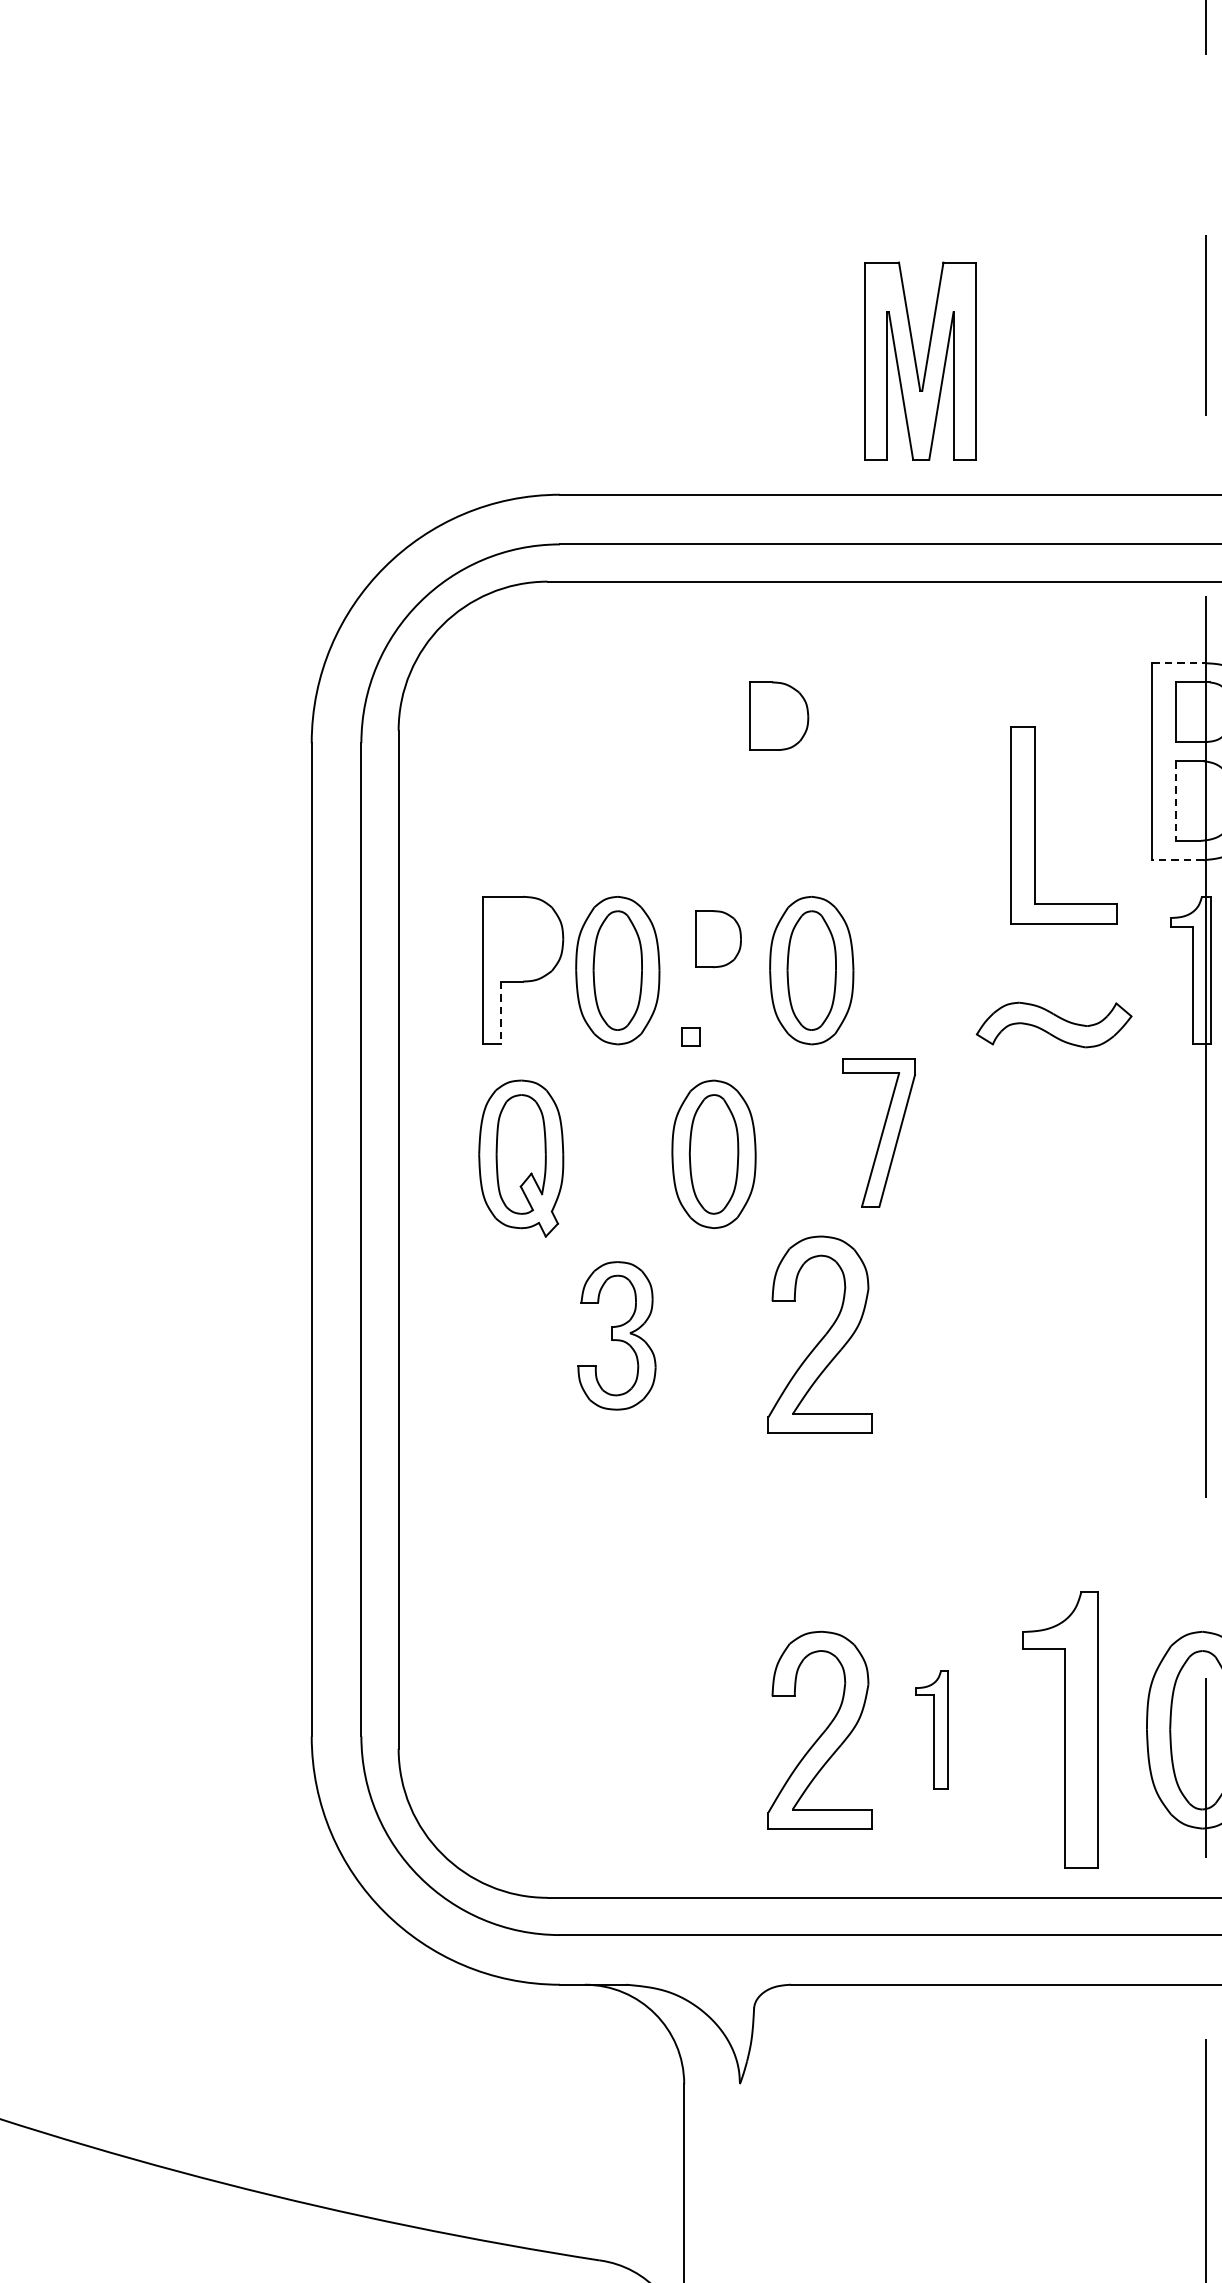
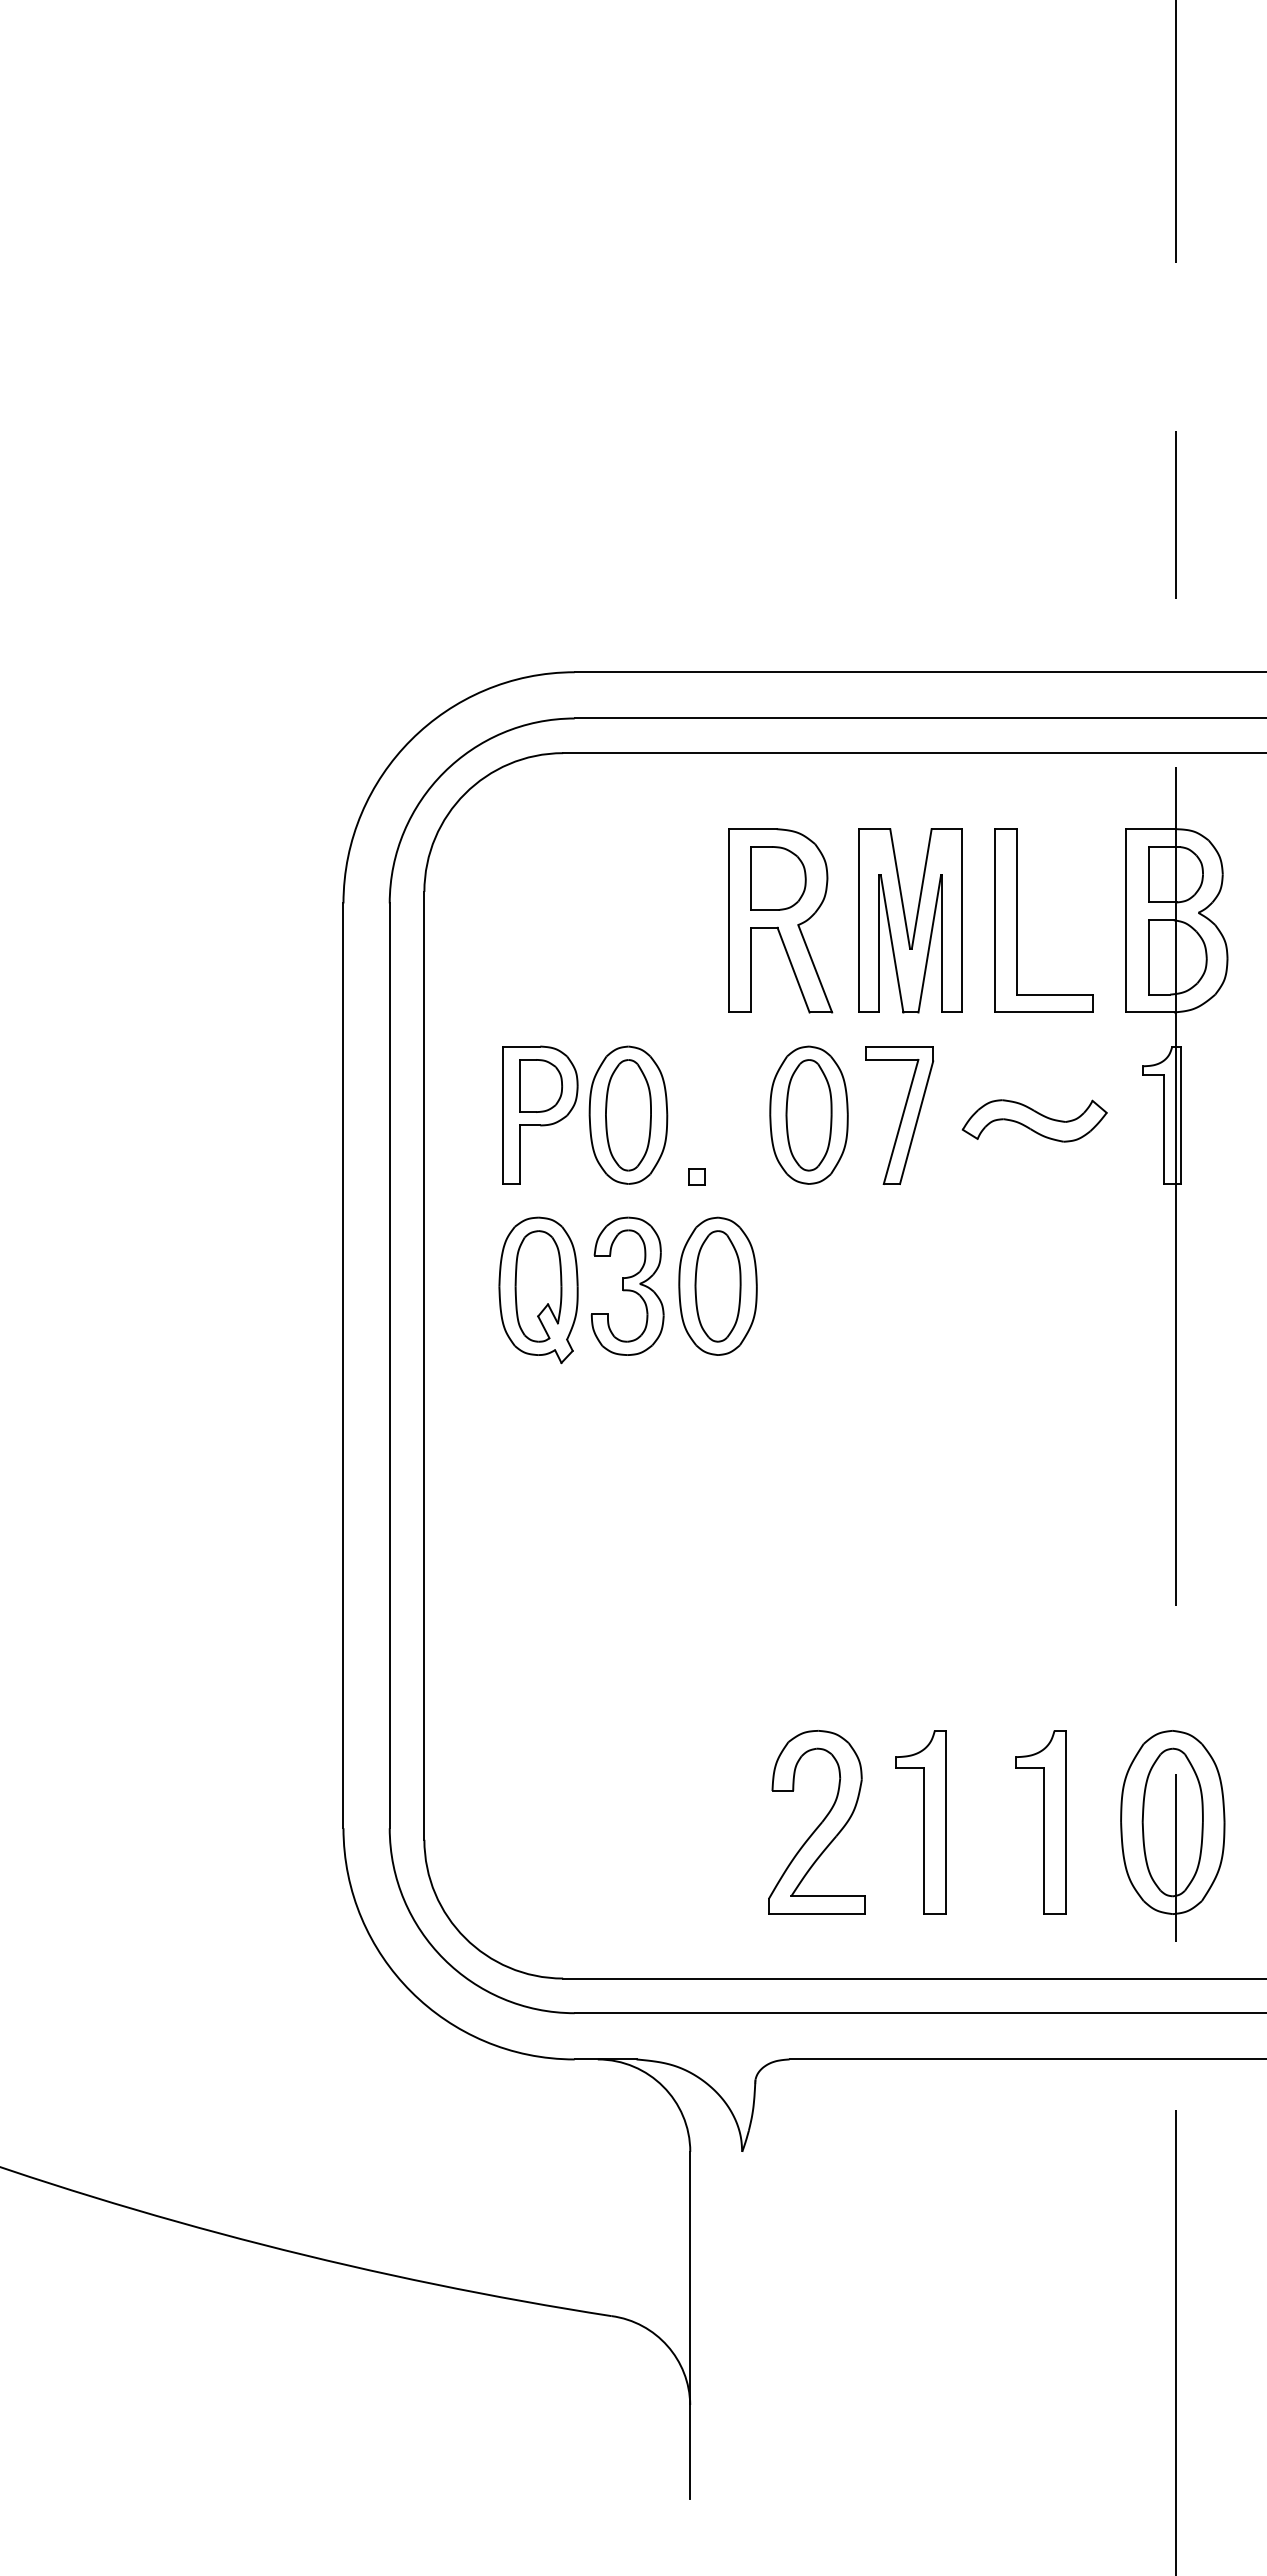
part: (920, 360) -> (910, 920), moved
line: (1179, 663) -> (1151, 829), dashed -> solid
part: (781, 761) -> (780, 920), added
line: (1176, 801) -> (1148, 957), dashed -> solid
part: (1035, 824) -> (1017, 920), moved
line: (1178, 860) -> (1150, 1012), dashed -> solid
part: (718, 938) -> (541, 1085), moved
line: (500, 1013) -> (519, 1155), dashed -> solid
part: (1053, 1024) -> (1034, 1120), moved
part: (878, 1133) -> (899, 1115), moved
part: (616, 1334) -> (627, 1285), moved
part: (819, 1334) -> (816, 1454), removed
part: (931, 1730) -> (920, 1822), size x1.67
part: (1060, 1730) -> (1040, 1822), size x0.71

